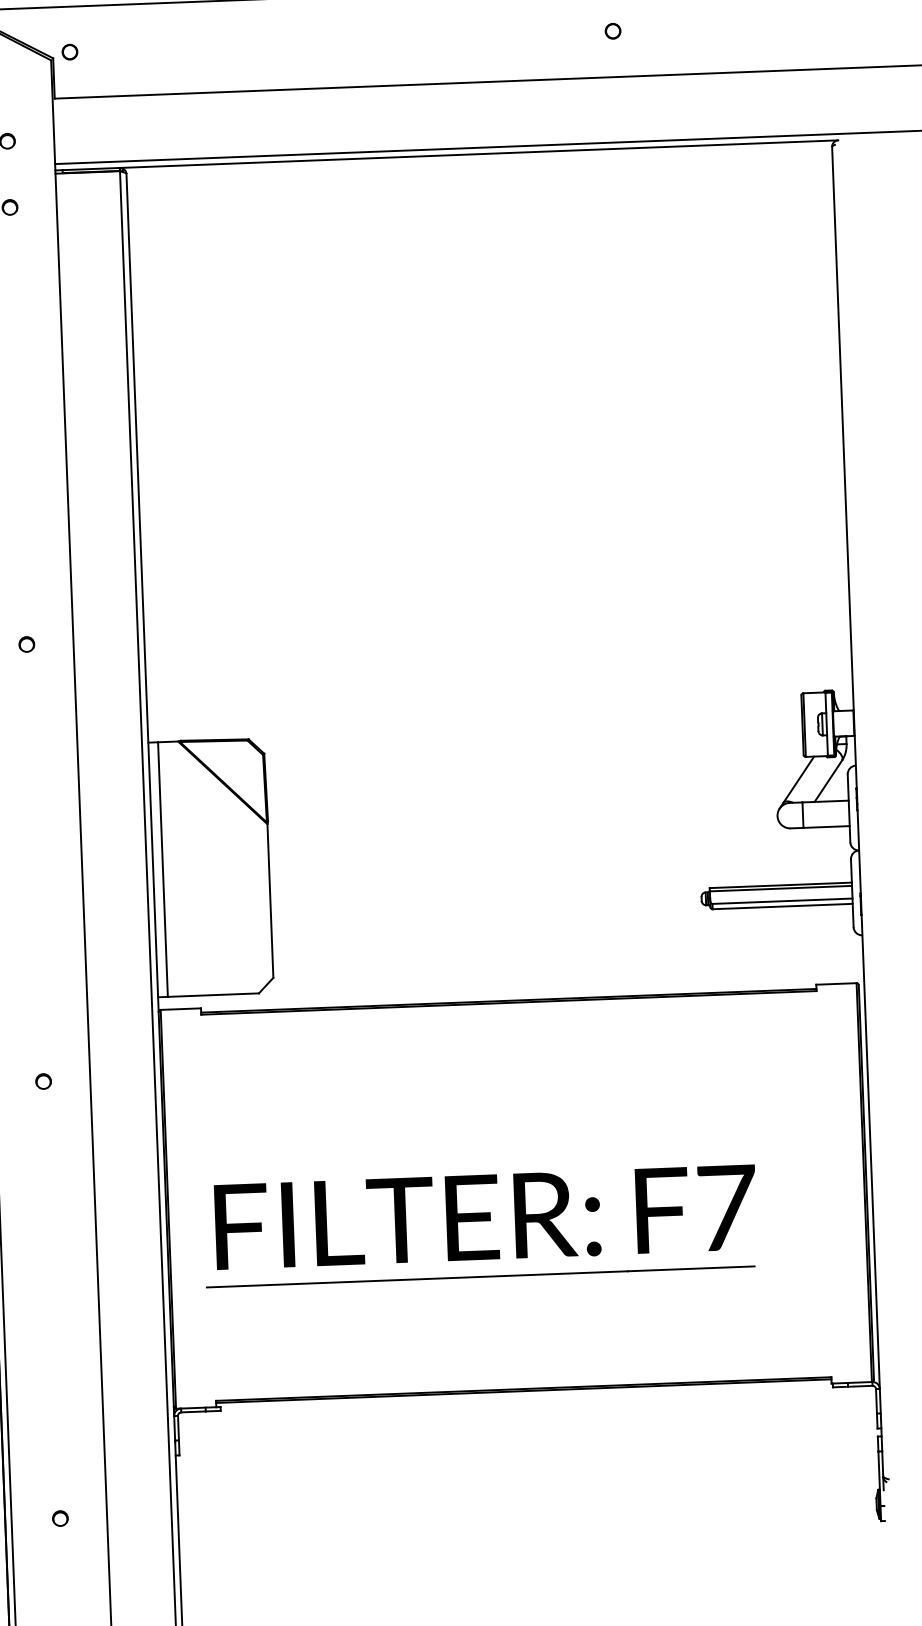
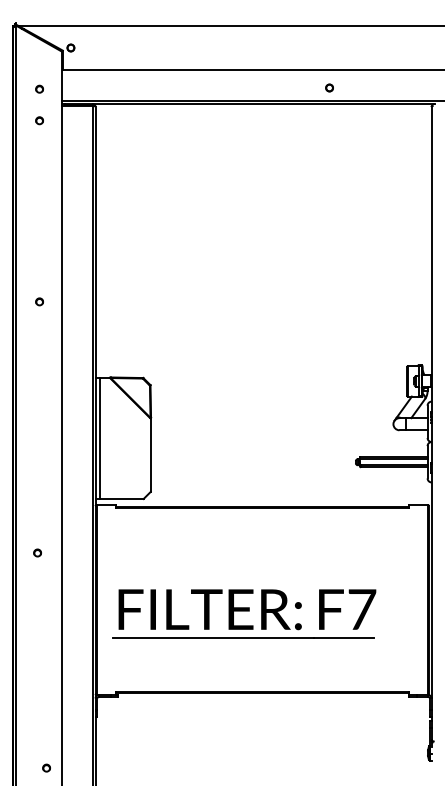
part: (612, 30) -> (329, 87), moved
part: (26, 643) -> (39, 301), moved
part: (43, 1080) -> (37, 552), moved
part: (60, 1517) -> (46, 767), moved

